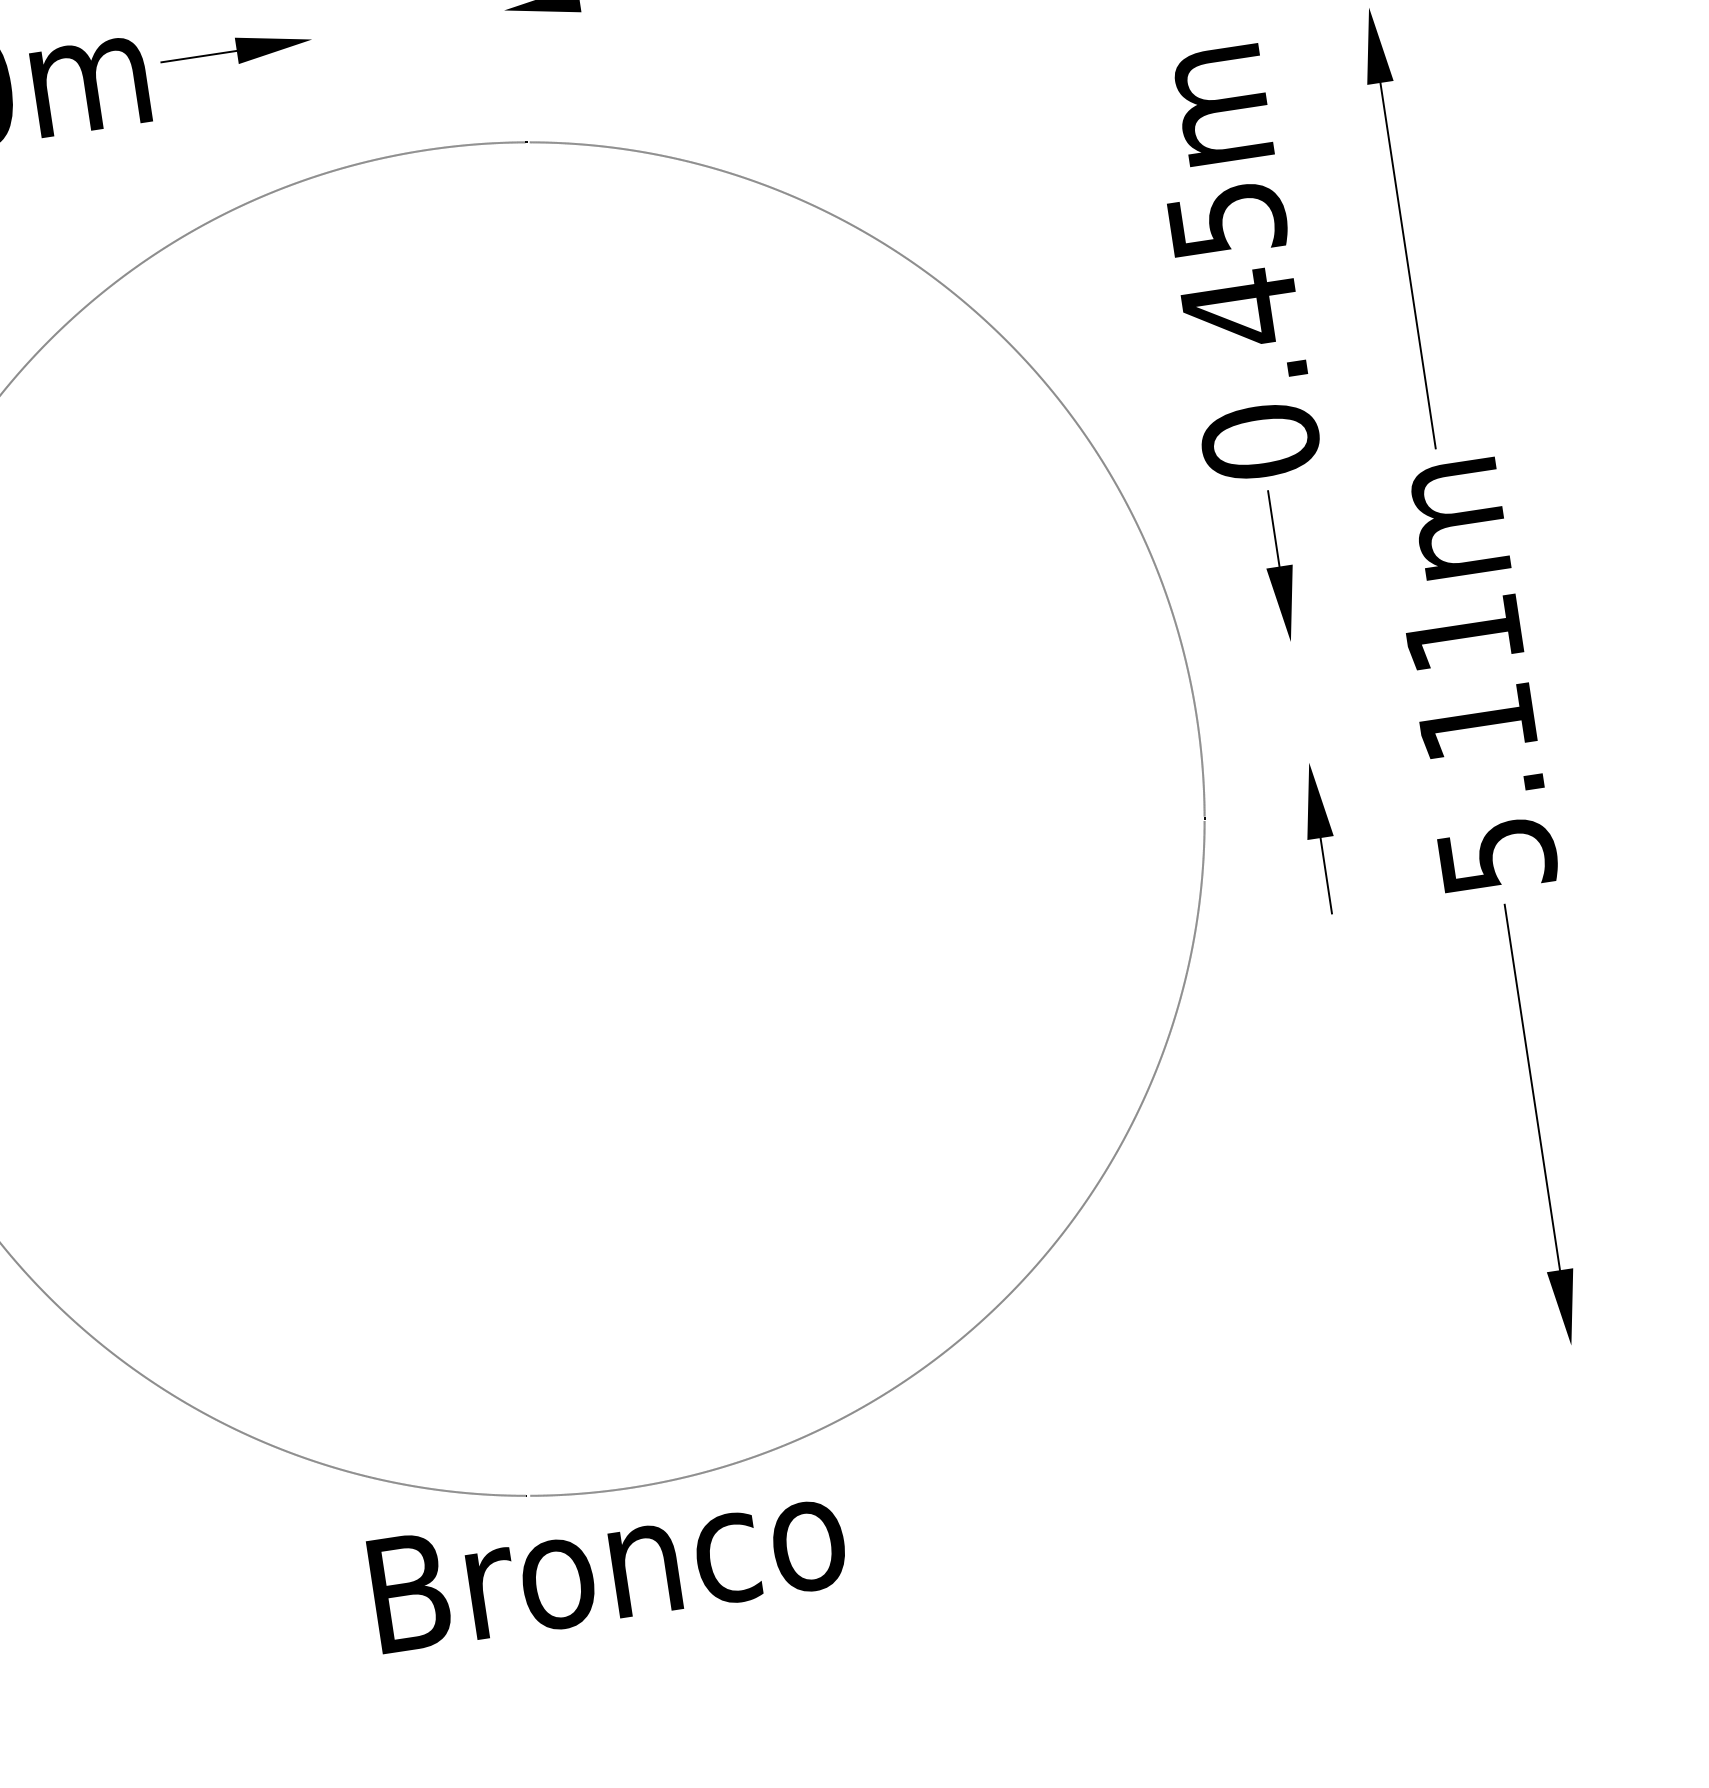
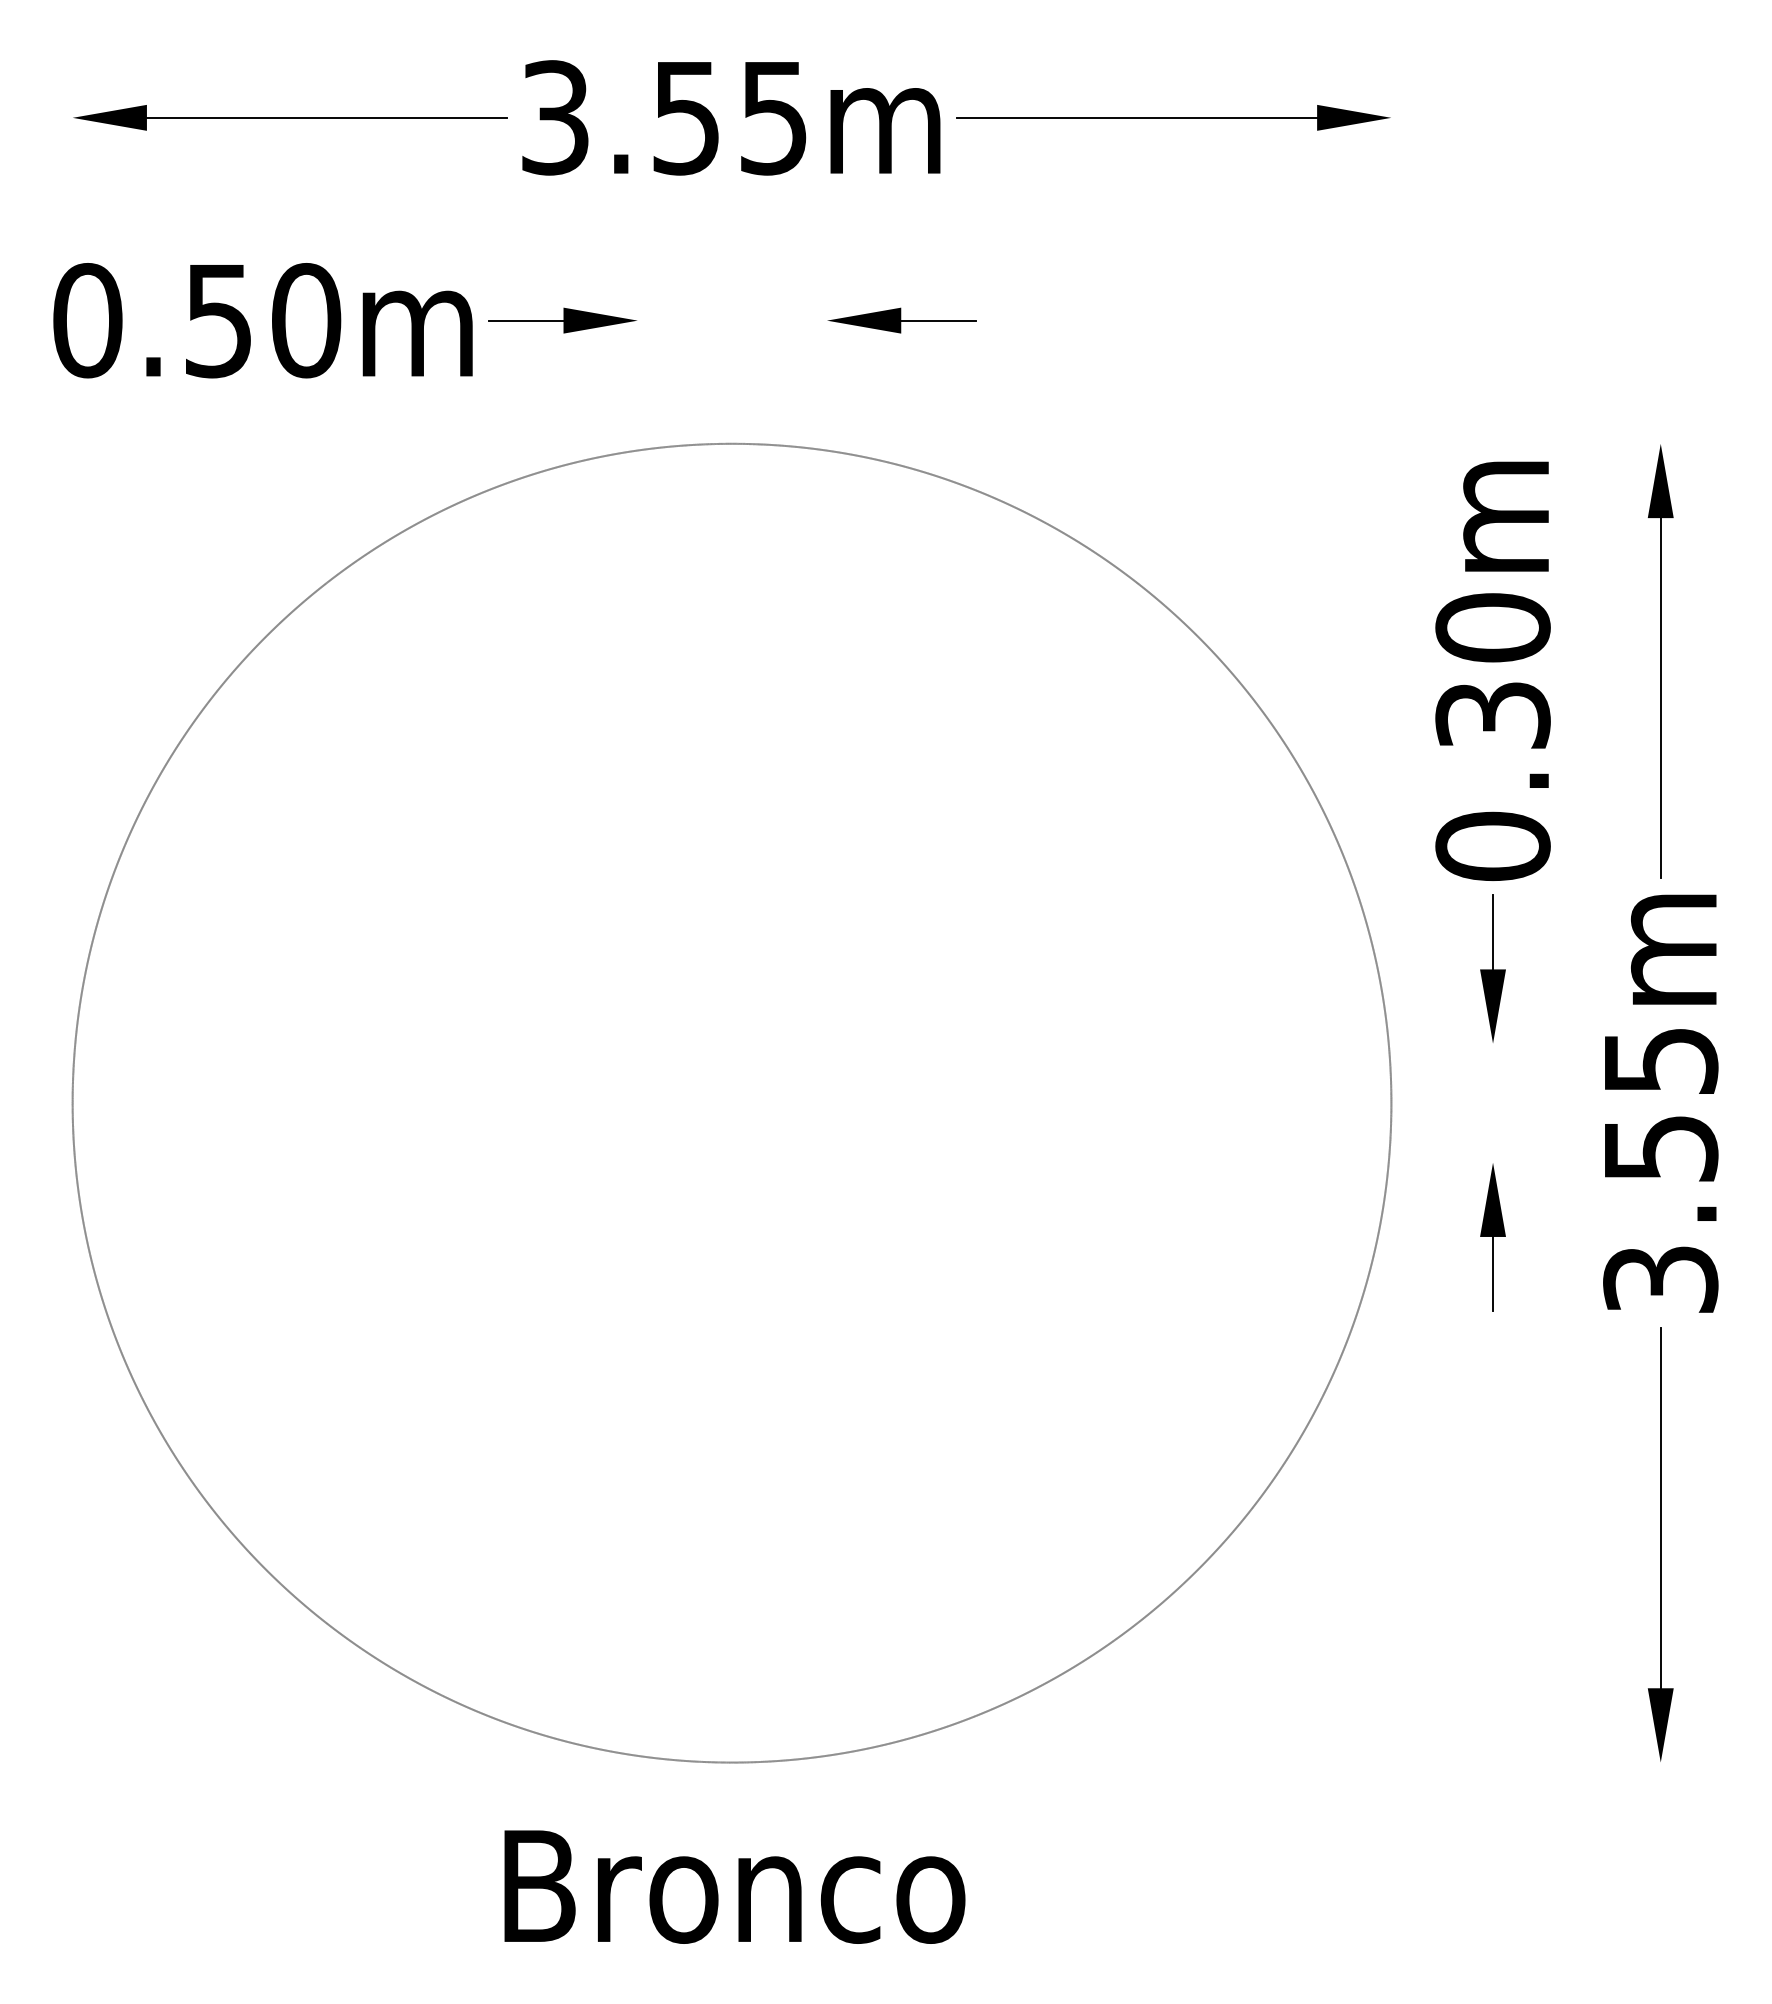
text: (1233, 265) -> (1492, 672), 0.45m -> 0.30m
text: (1480, 744) -> (1660, 1170), 5.11m -> 3.55m
text: (607, 1562) -> (734, 1886), moved

